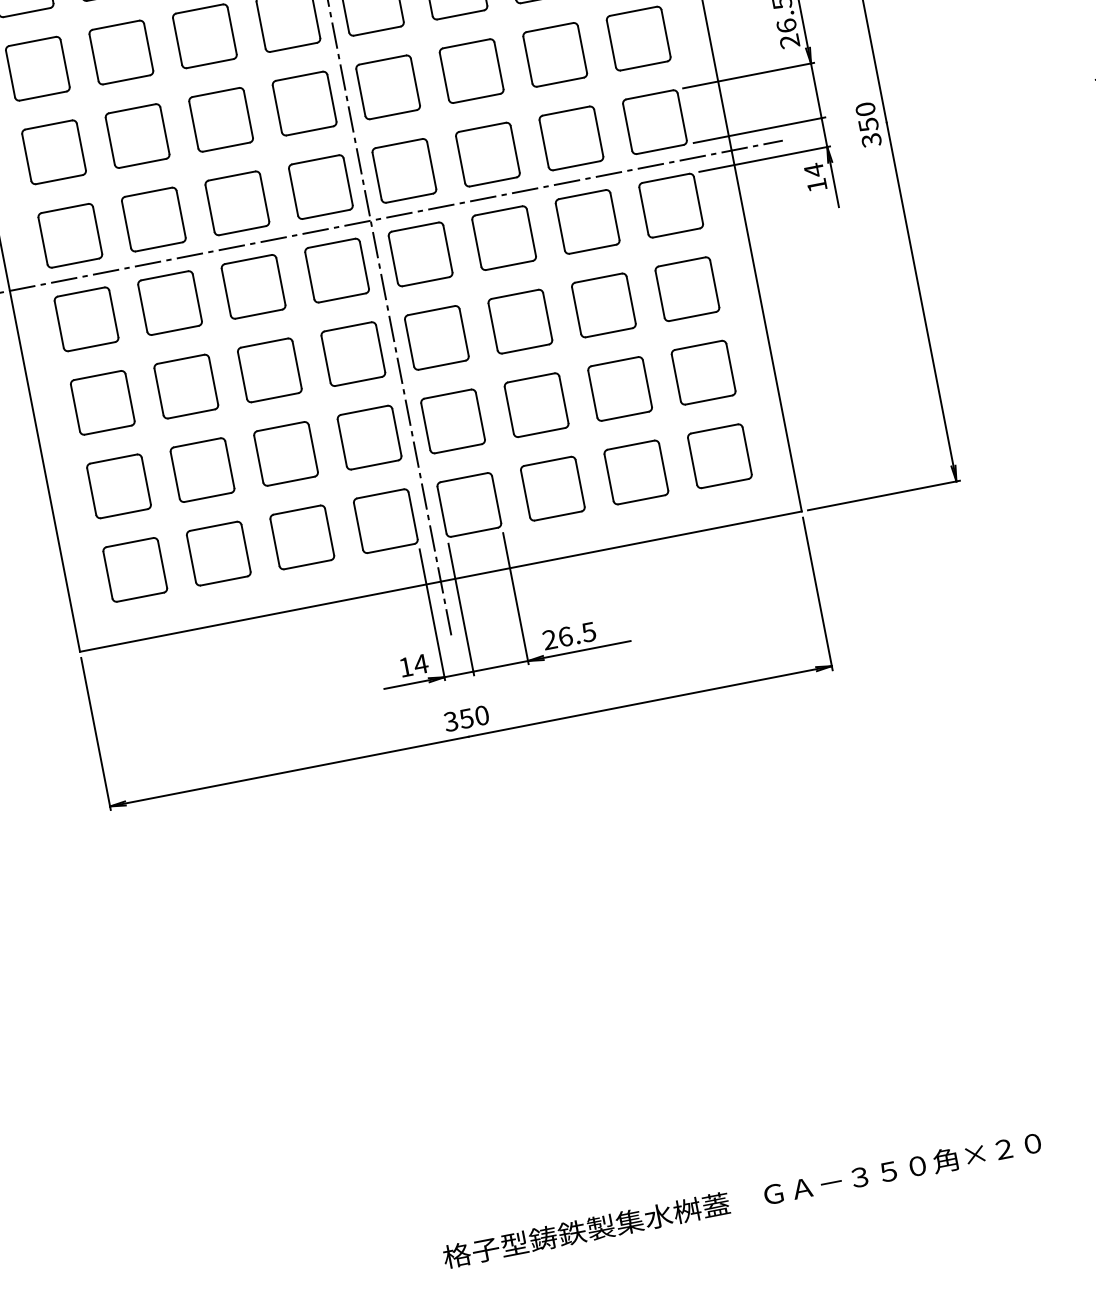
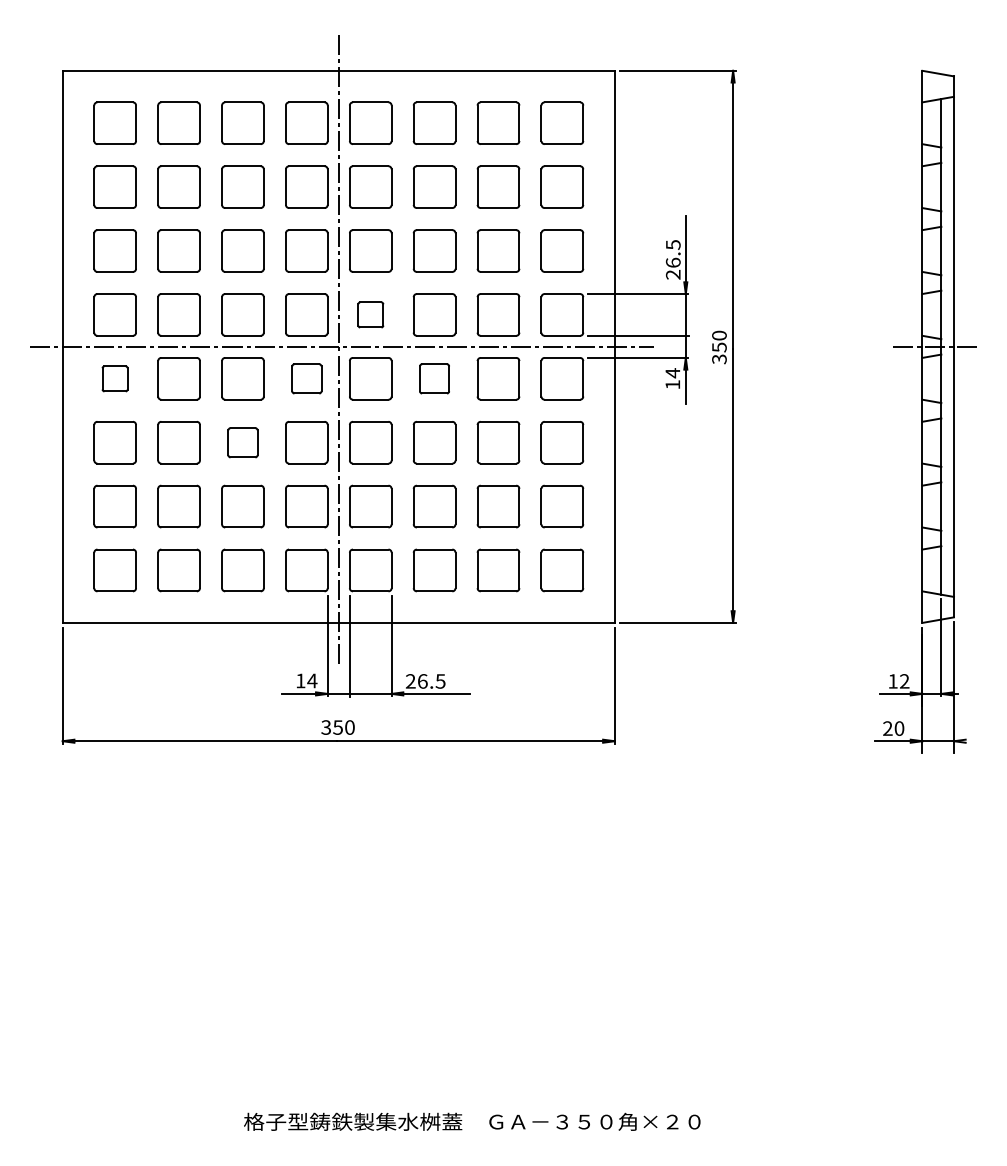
part: (403, 170) -> (370, 314), size x0.6
part: (503, 237) -> (434, 378), size x0.7
part: (336, 270) -> (306, 378), size x0.7
part: (85, 319) -> (114, 378), size x0.6
part: (269, 370) -> (242, 442), size x0.7

